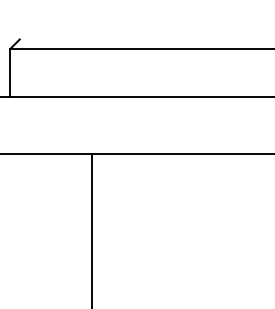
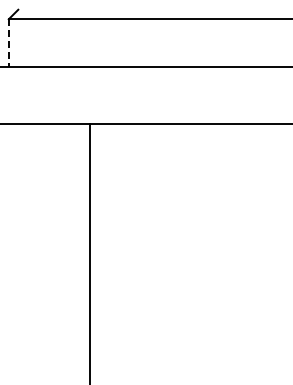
line: (9, 73) -> (8, 43), solid -> dashed

